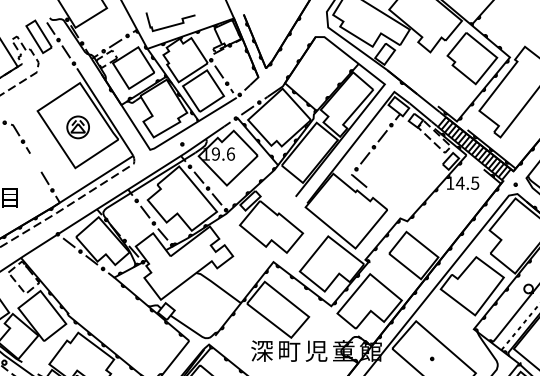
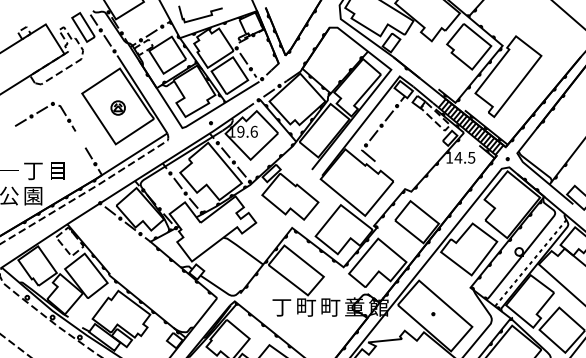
part: (77, 126) -> (117, 107), size x0.7
text: (261, 350) -> (281, 306), 深 -> 丁
text: (316, 351) -> (330, 307), 児 -> 町

